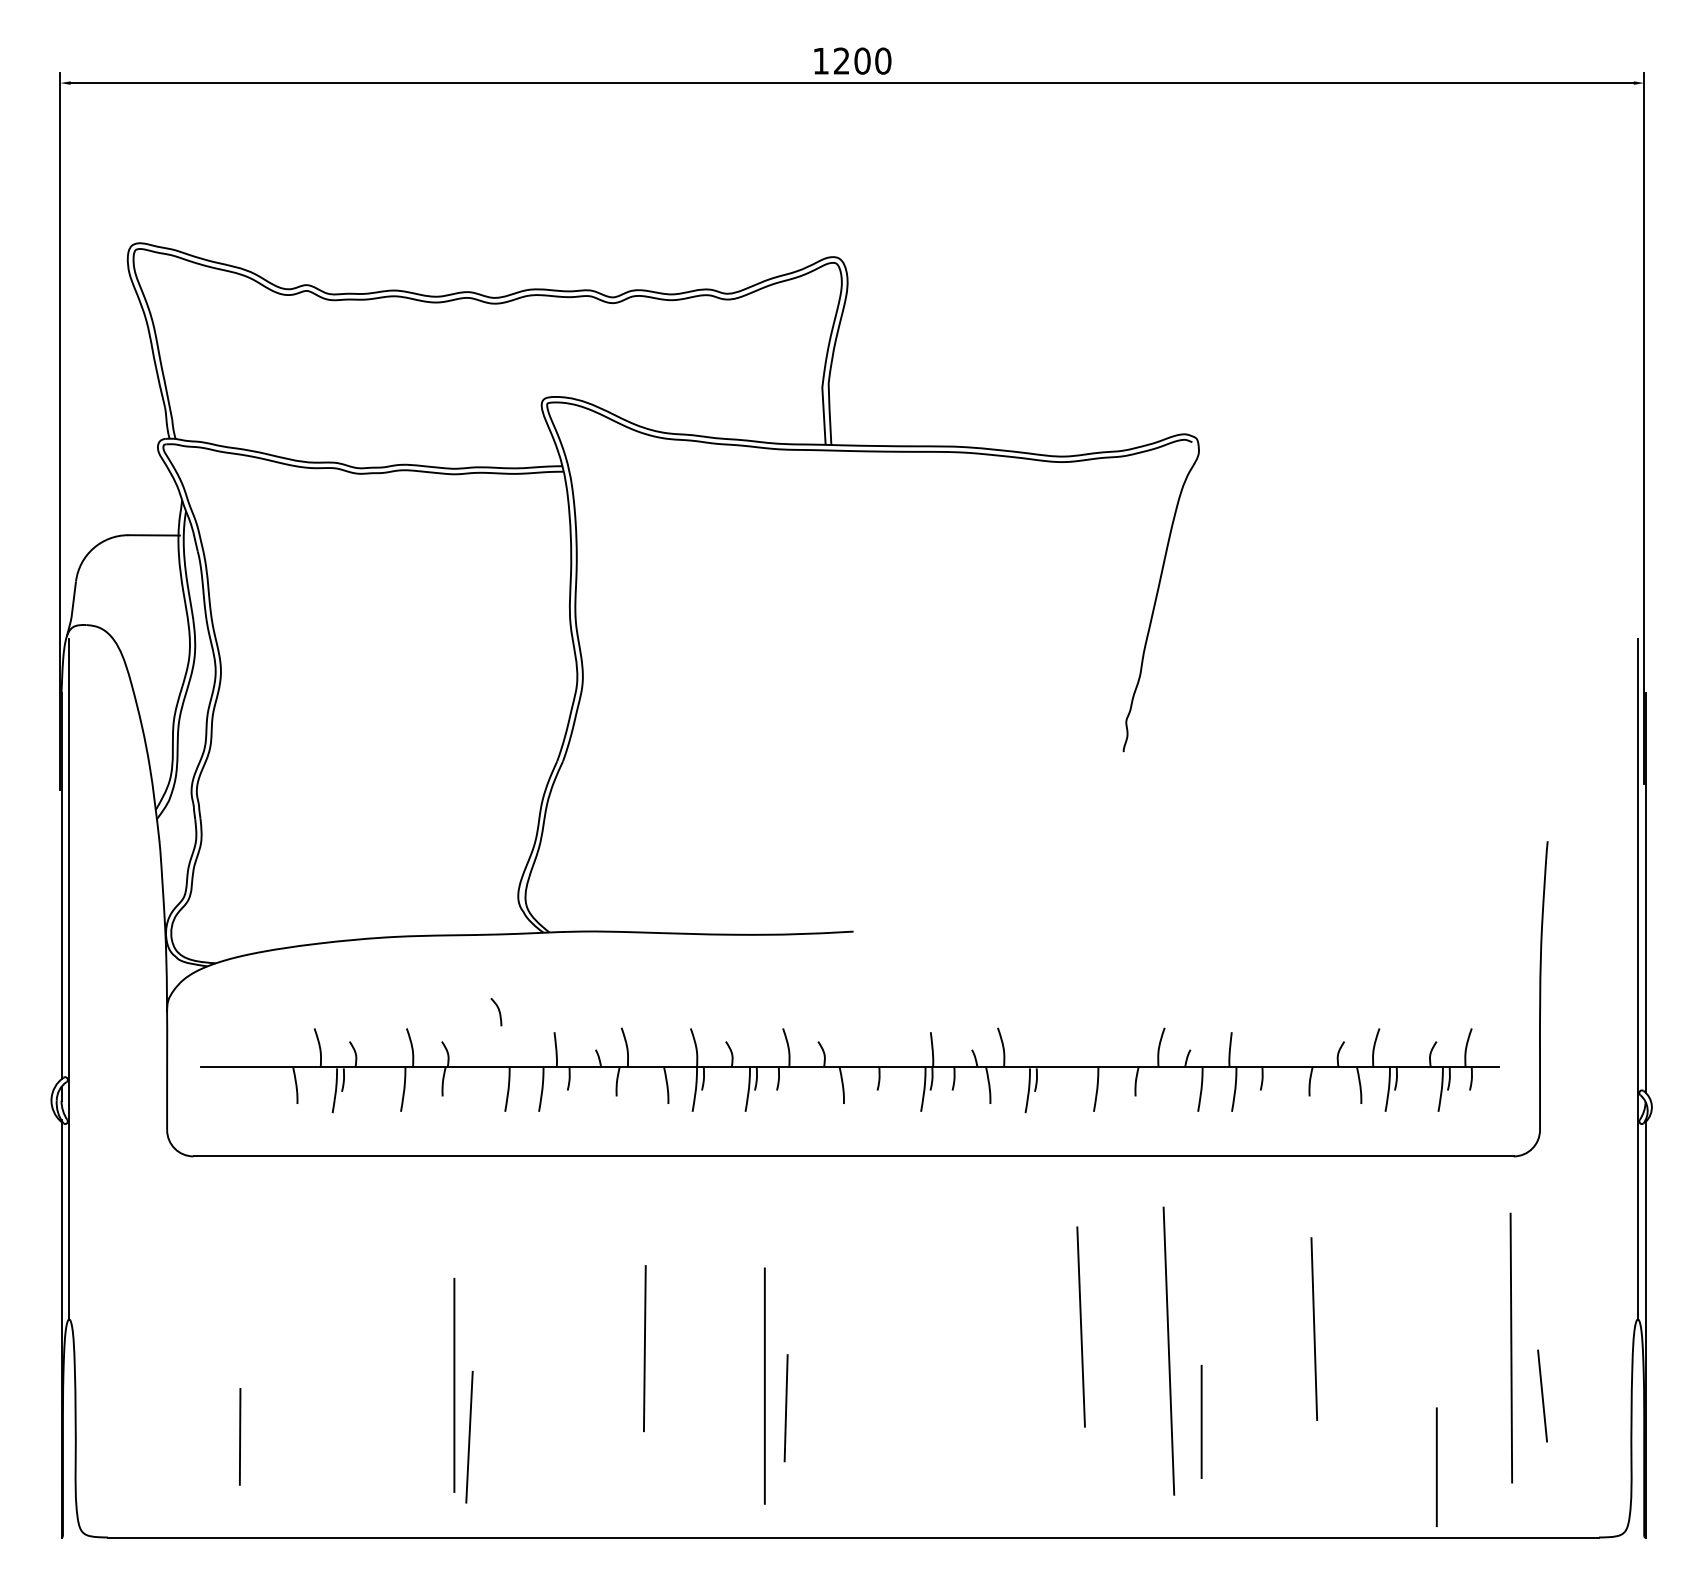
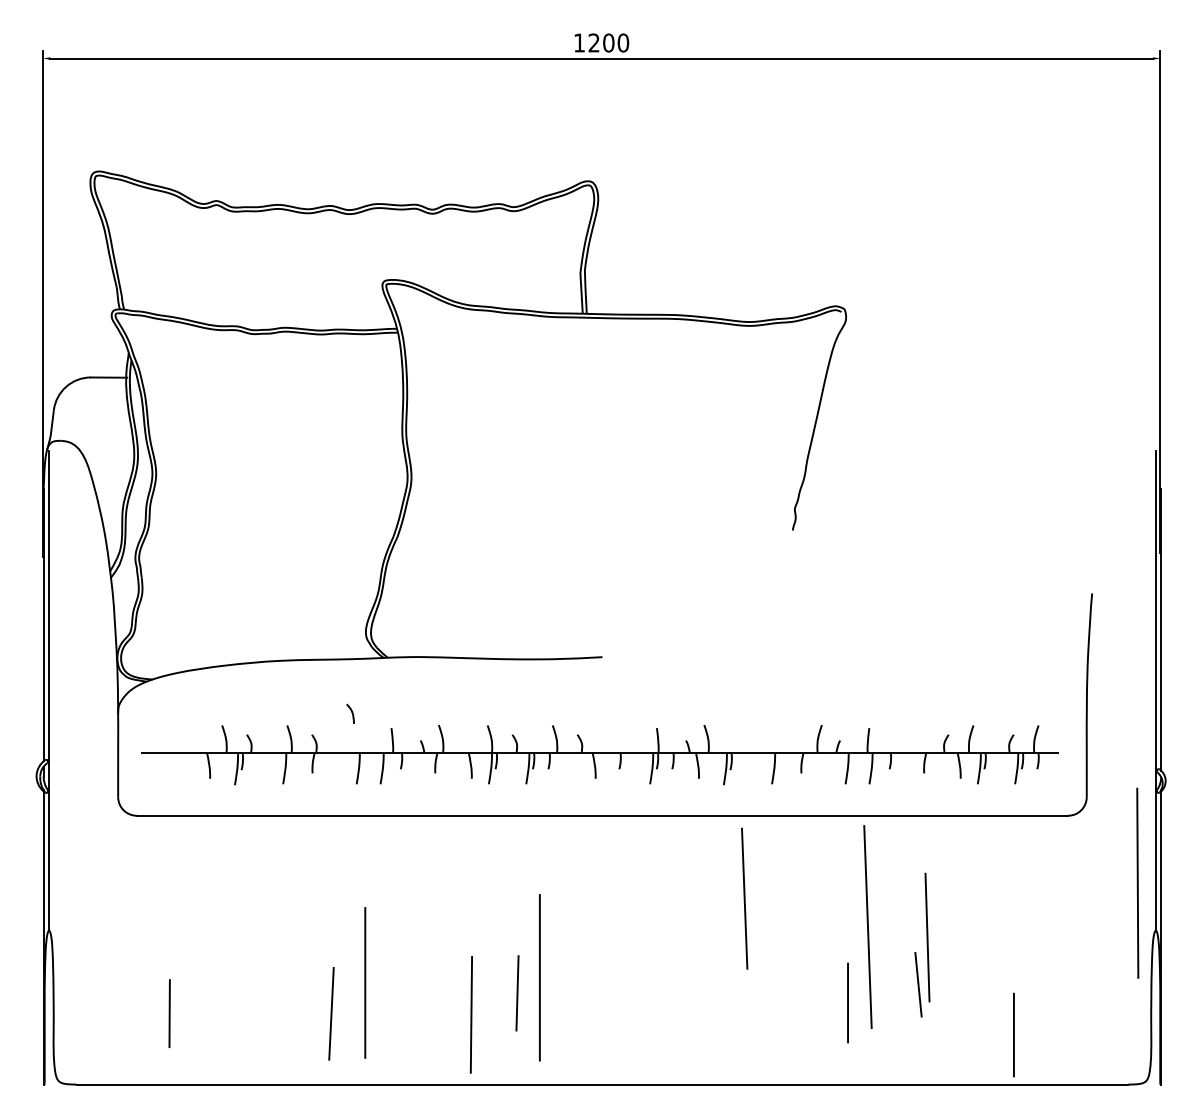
line: (1080, 1326) -> (744, 898), moved
line: (1510, 1347) -> (1137, 882), moved
line: (644, 1348) -> (471, 1014), moved
line: (1168, 1350) -> (867, 926), moved
line: (454, 1384) -> (365, 982), moved
line: (1542, 1395) -> (918, 984), moved
line: (785, 1408) -> (517, 993), moved

